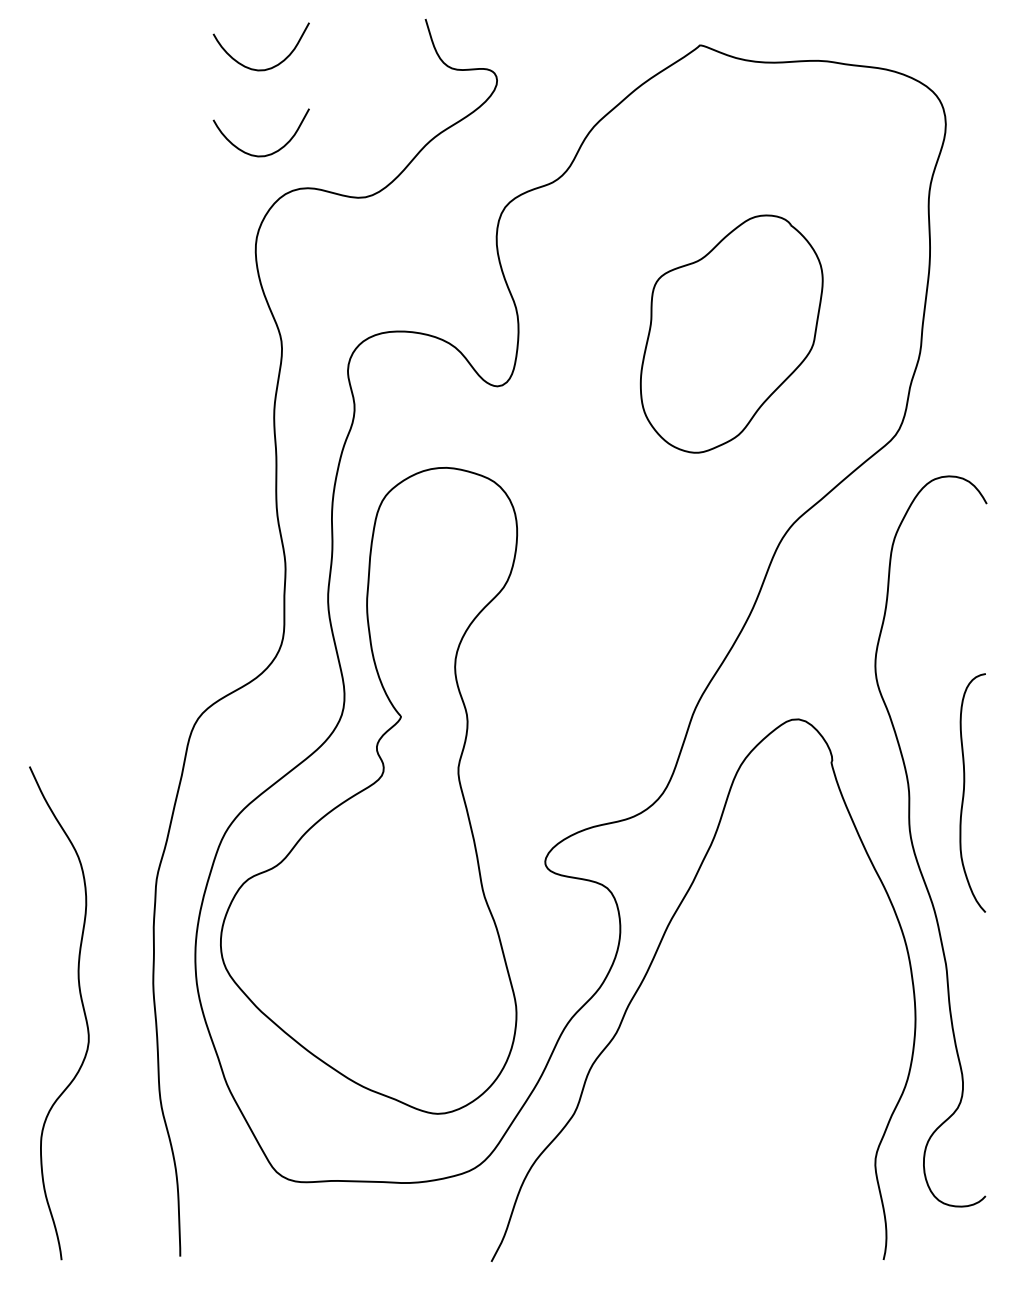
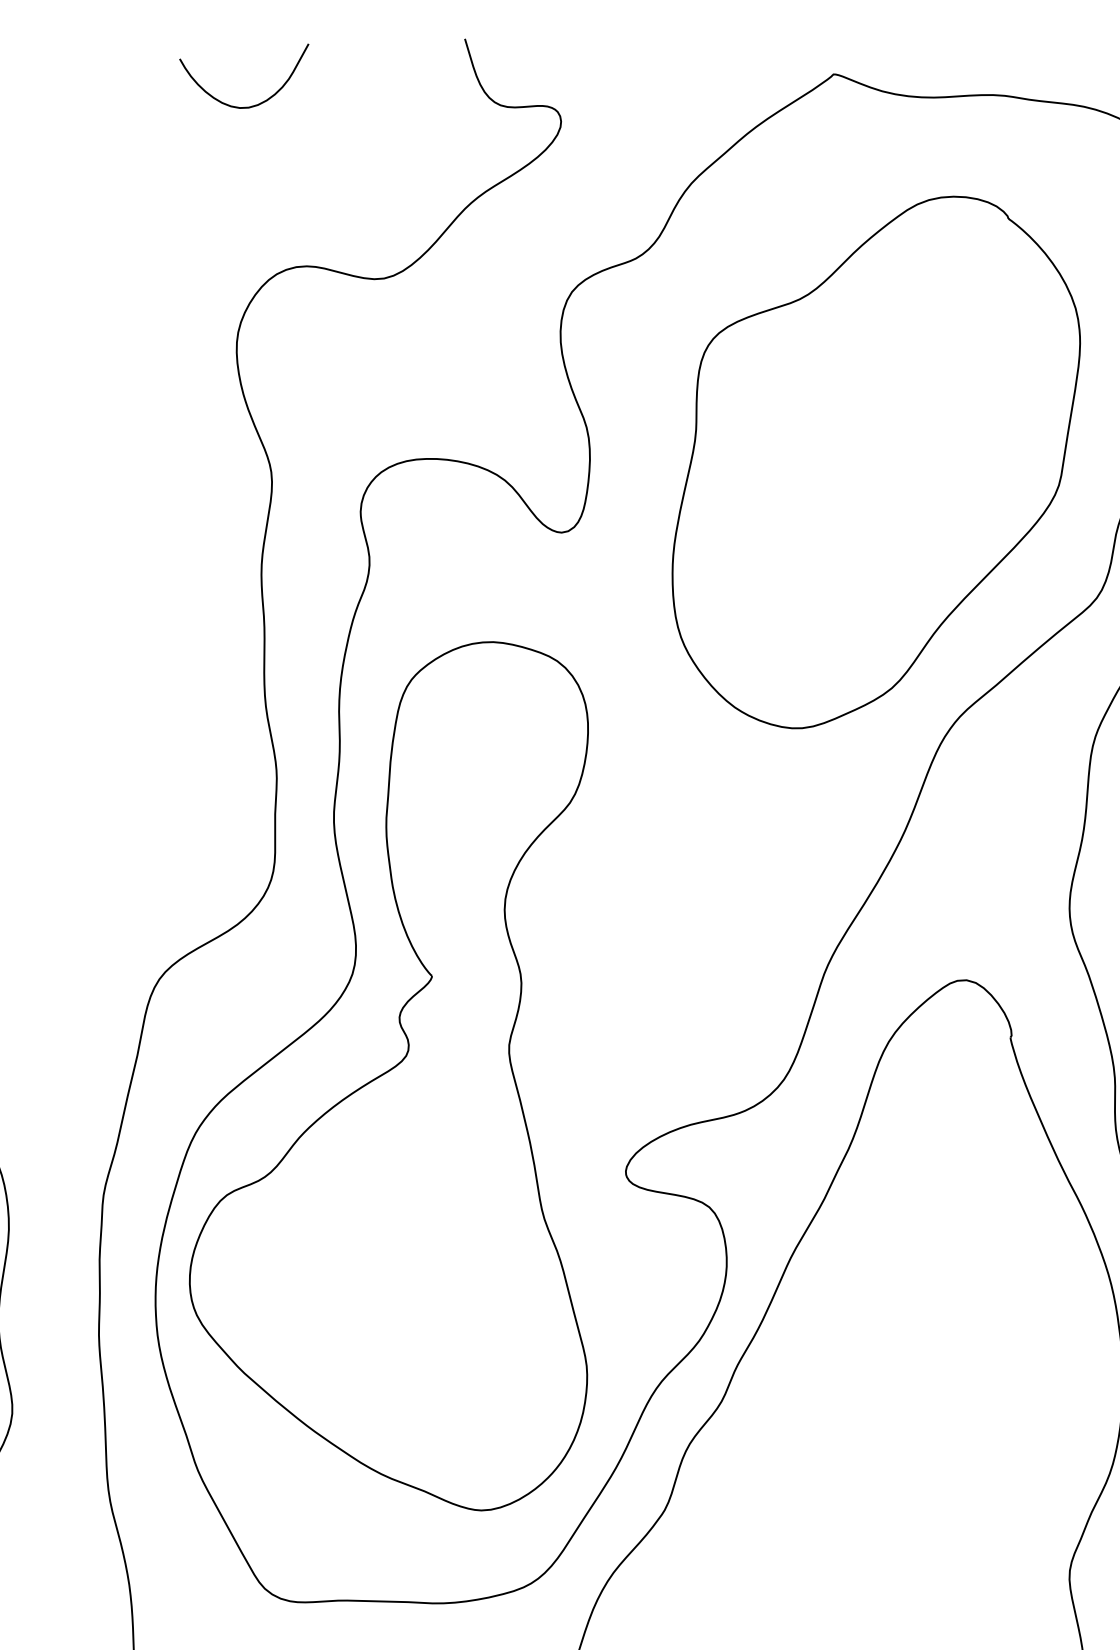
curve: (254, 154) -> (235, 220), removed
part: (731, 333) -> (876, 461), size x1.67

